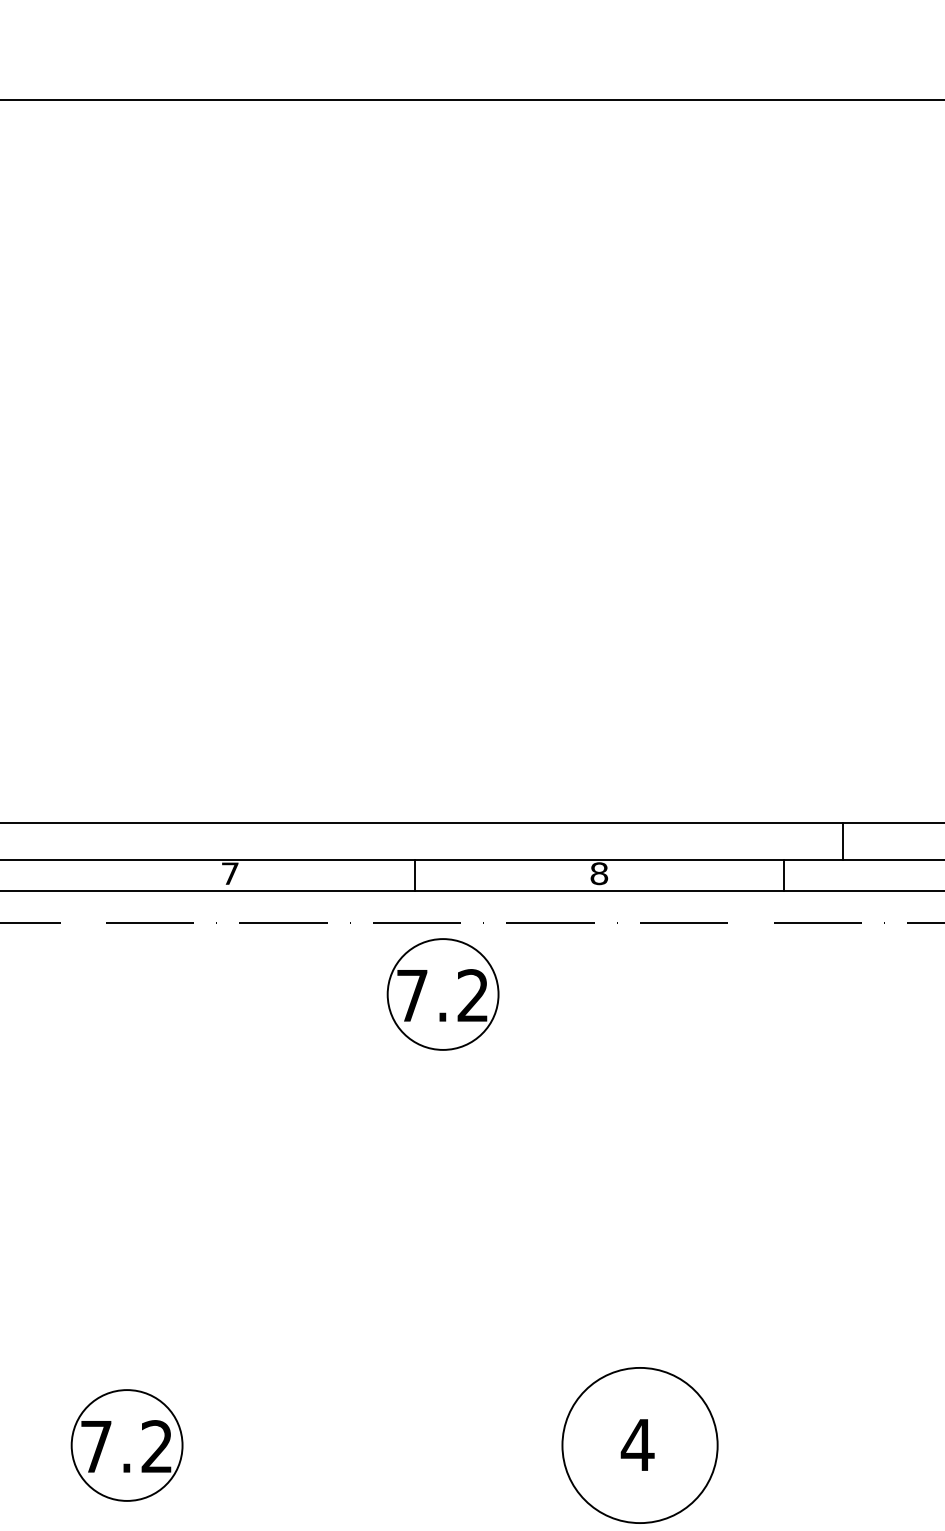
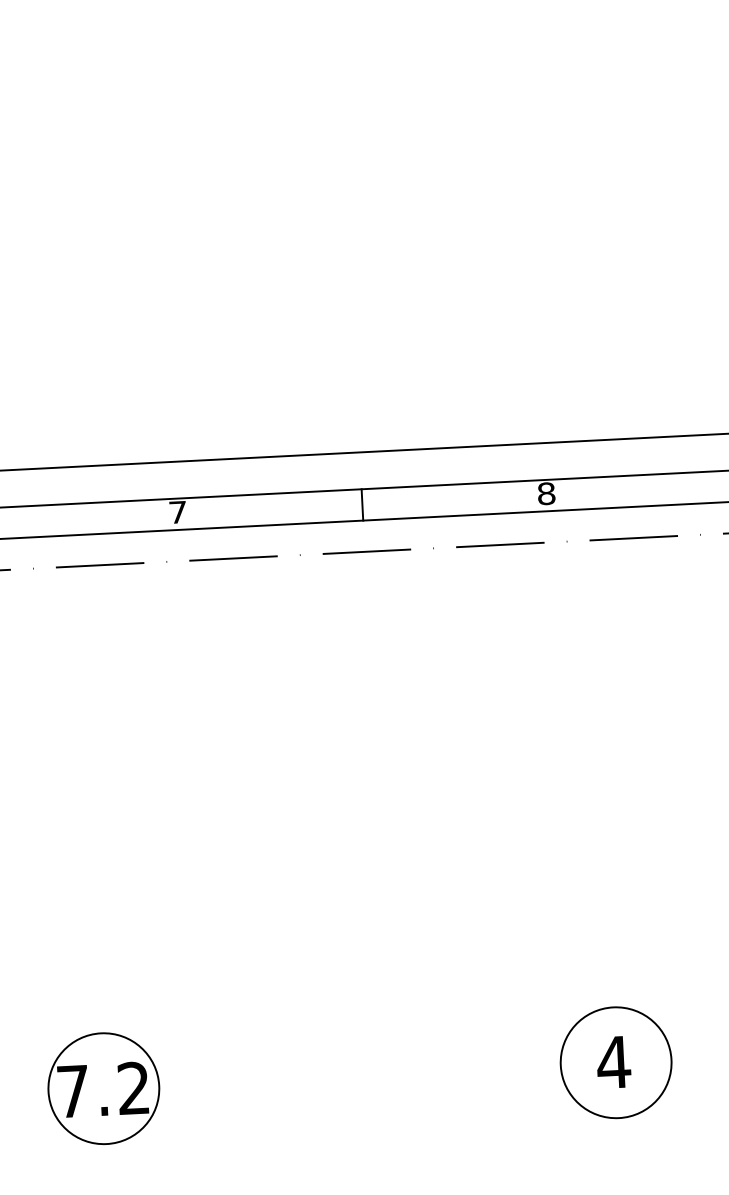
part: (442, 994) -> (396, 622), removed
circle: (639, 1445) -> (615, 1062), size x0.71

